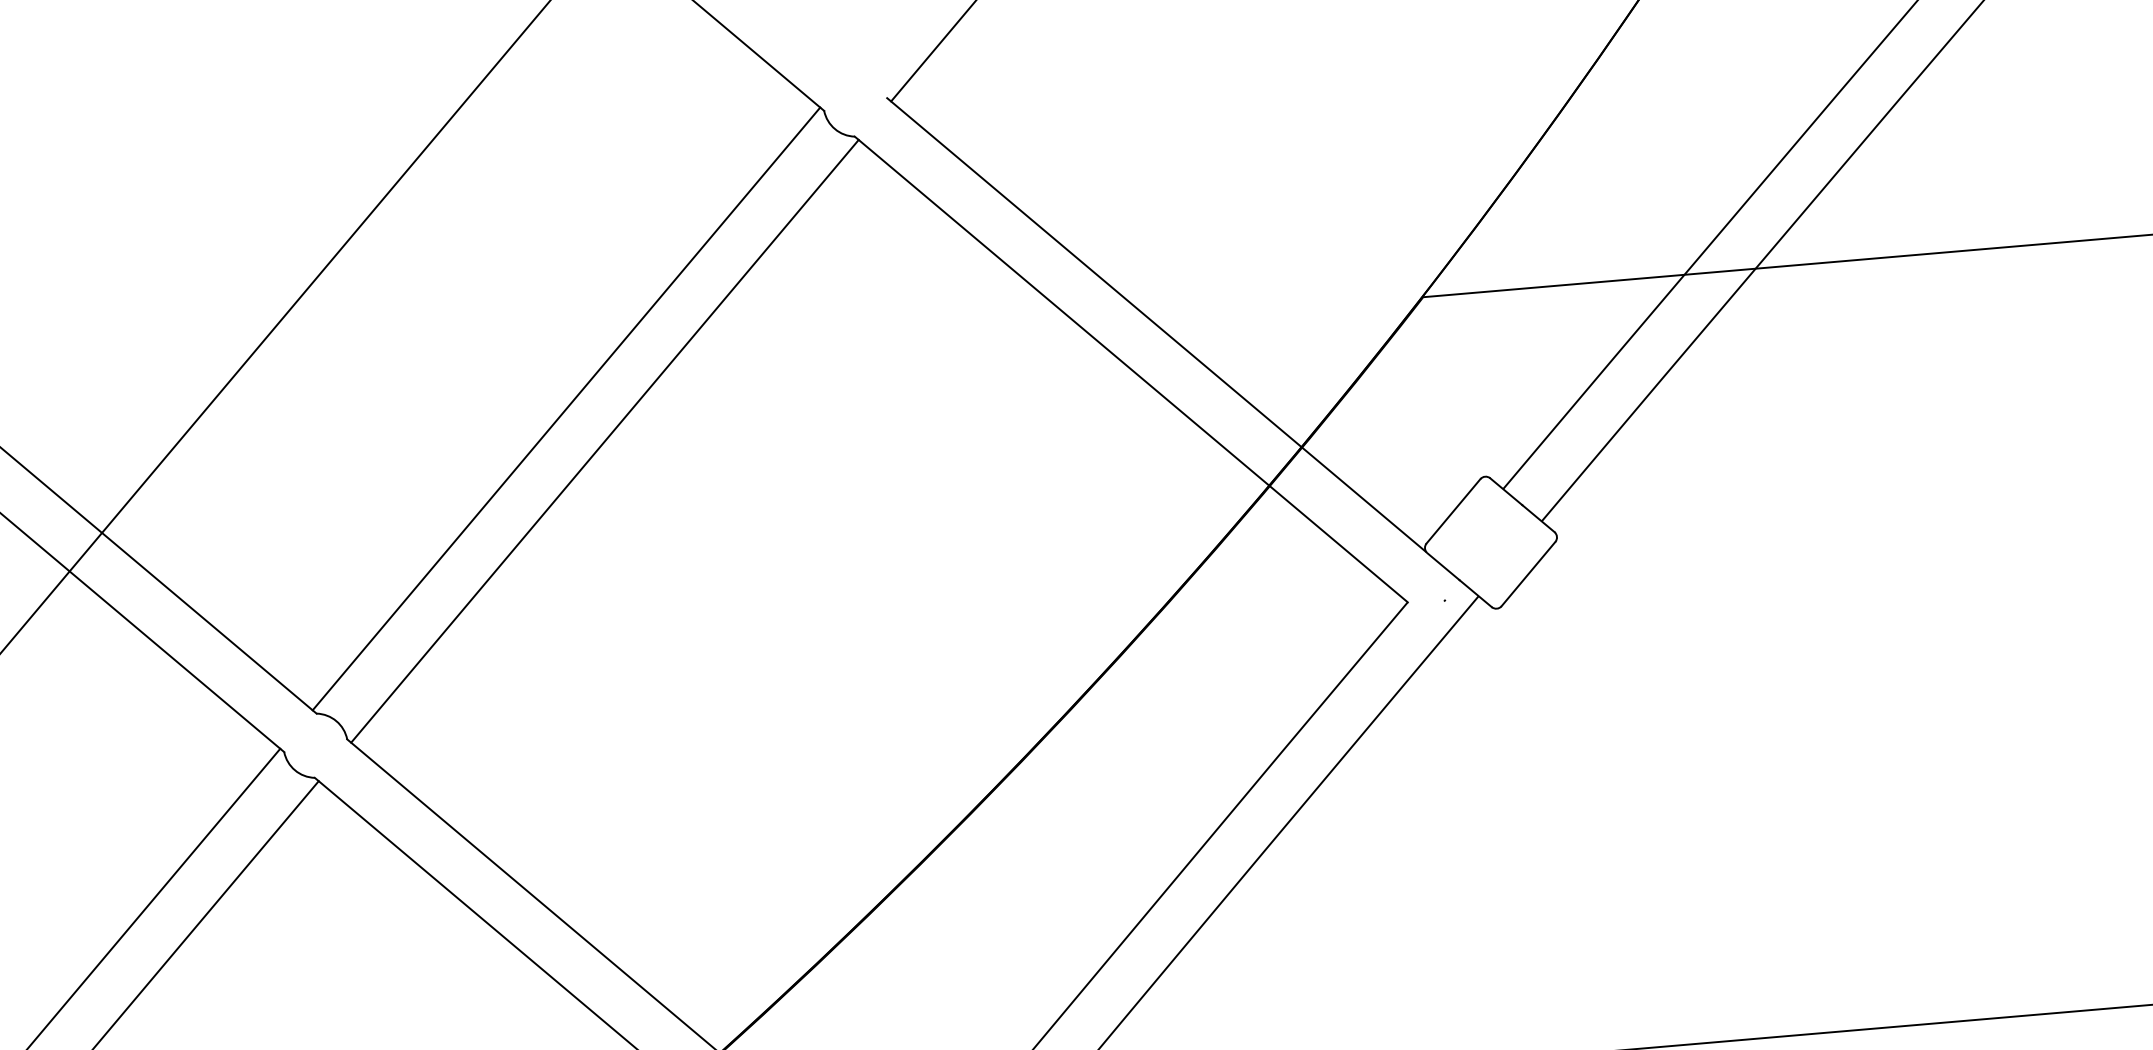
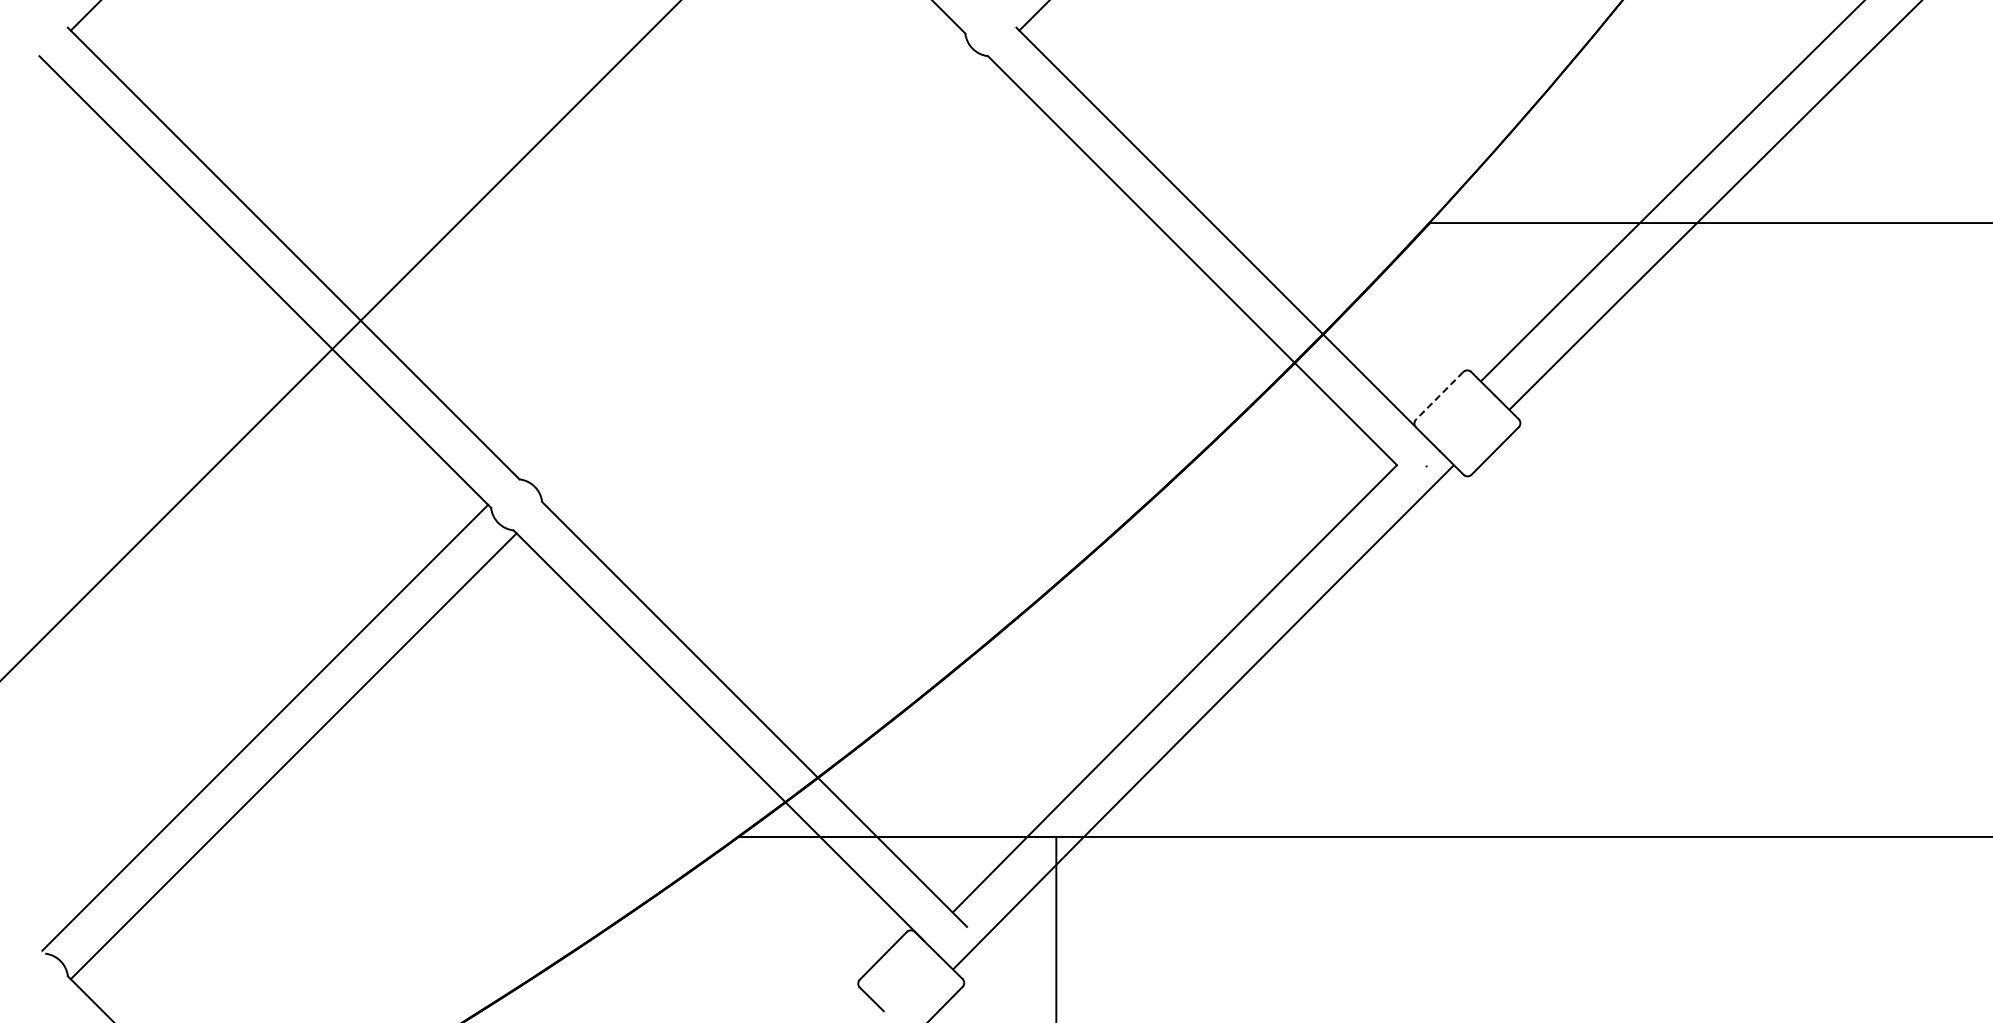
line: (566, 408) -> (739, 253), removed
line: (604, 440) -> (767, 281), removed
line: (1453, 510) -> (1439, 395), solid -> dashed

